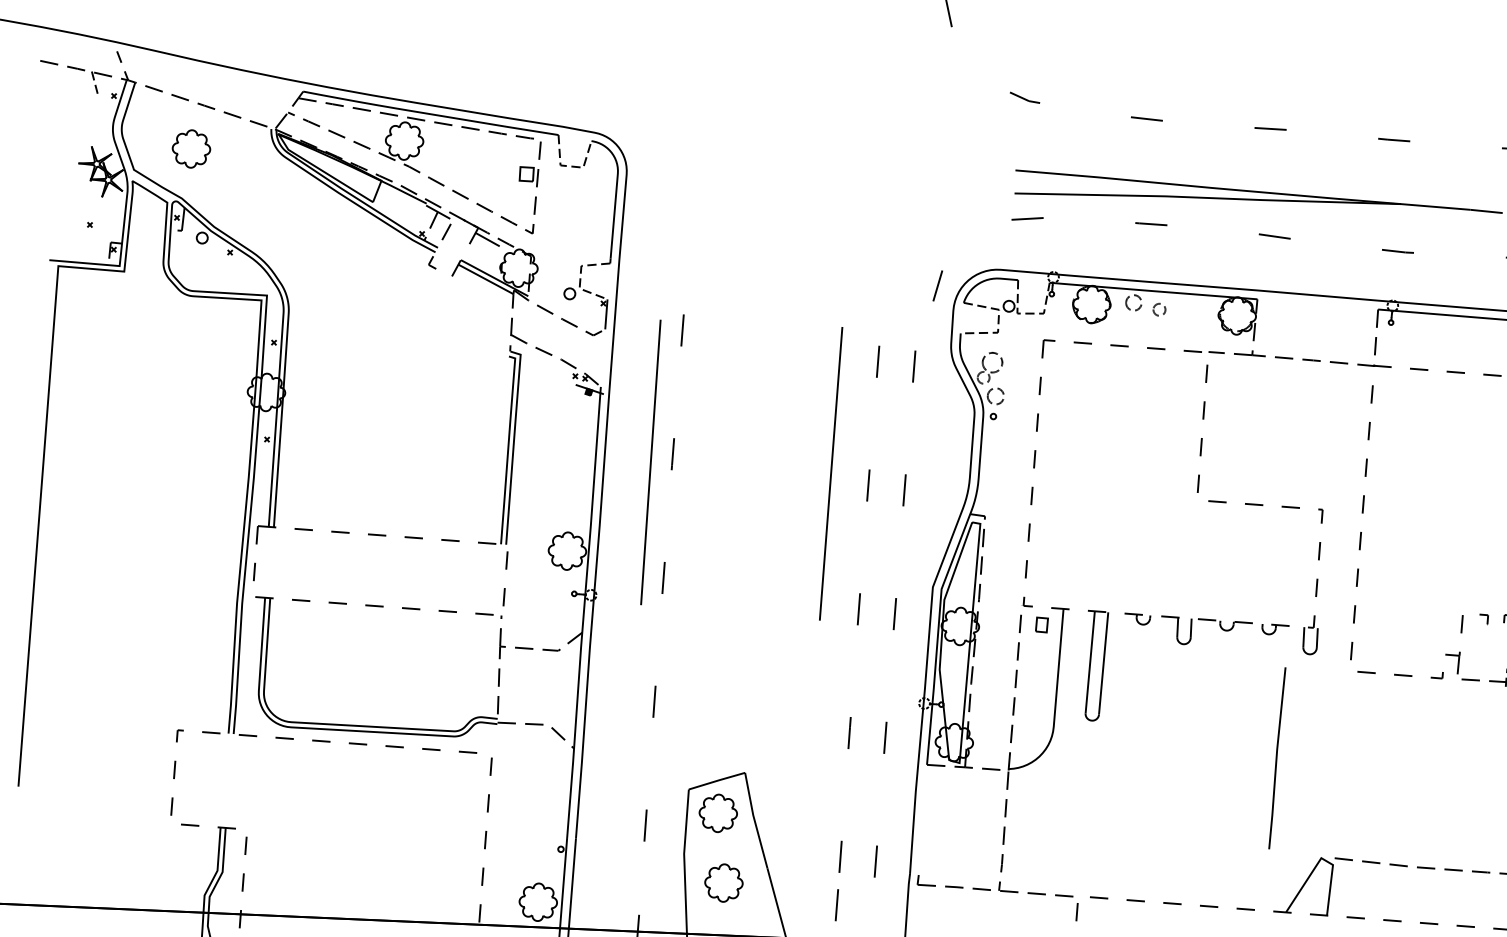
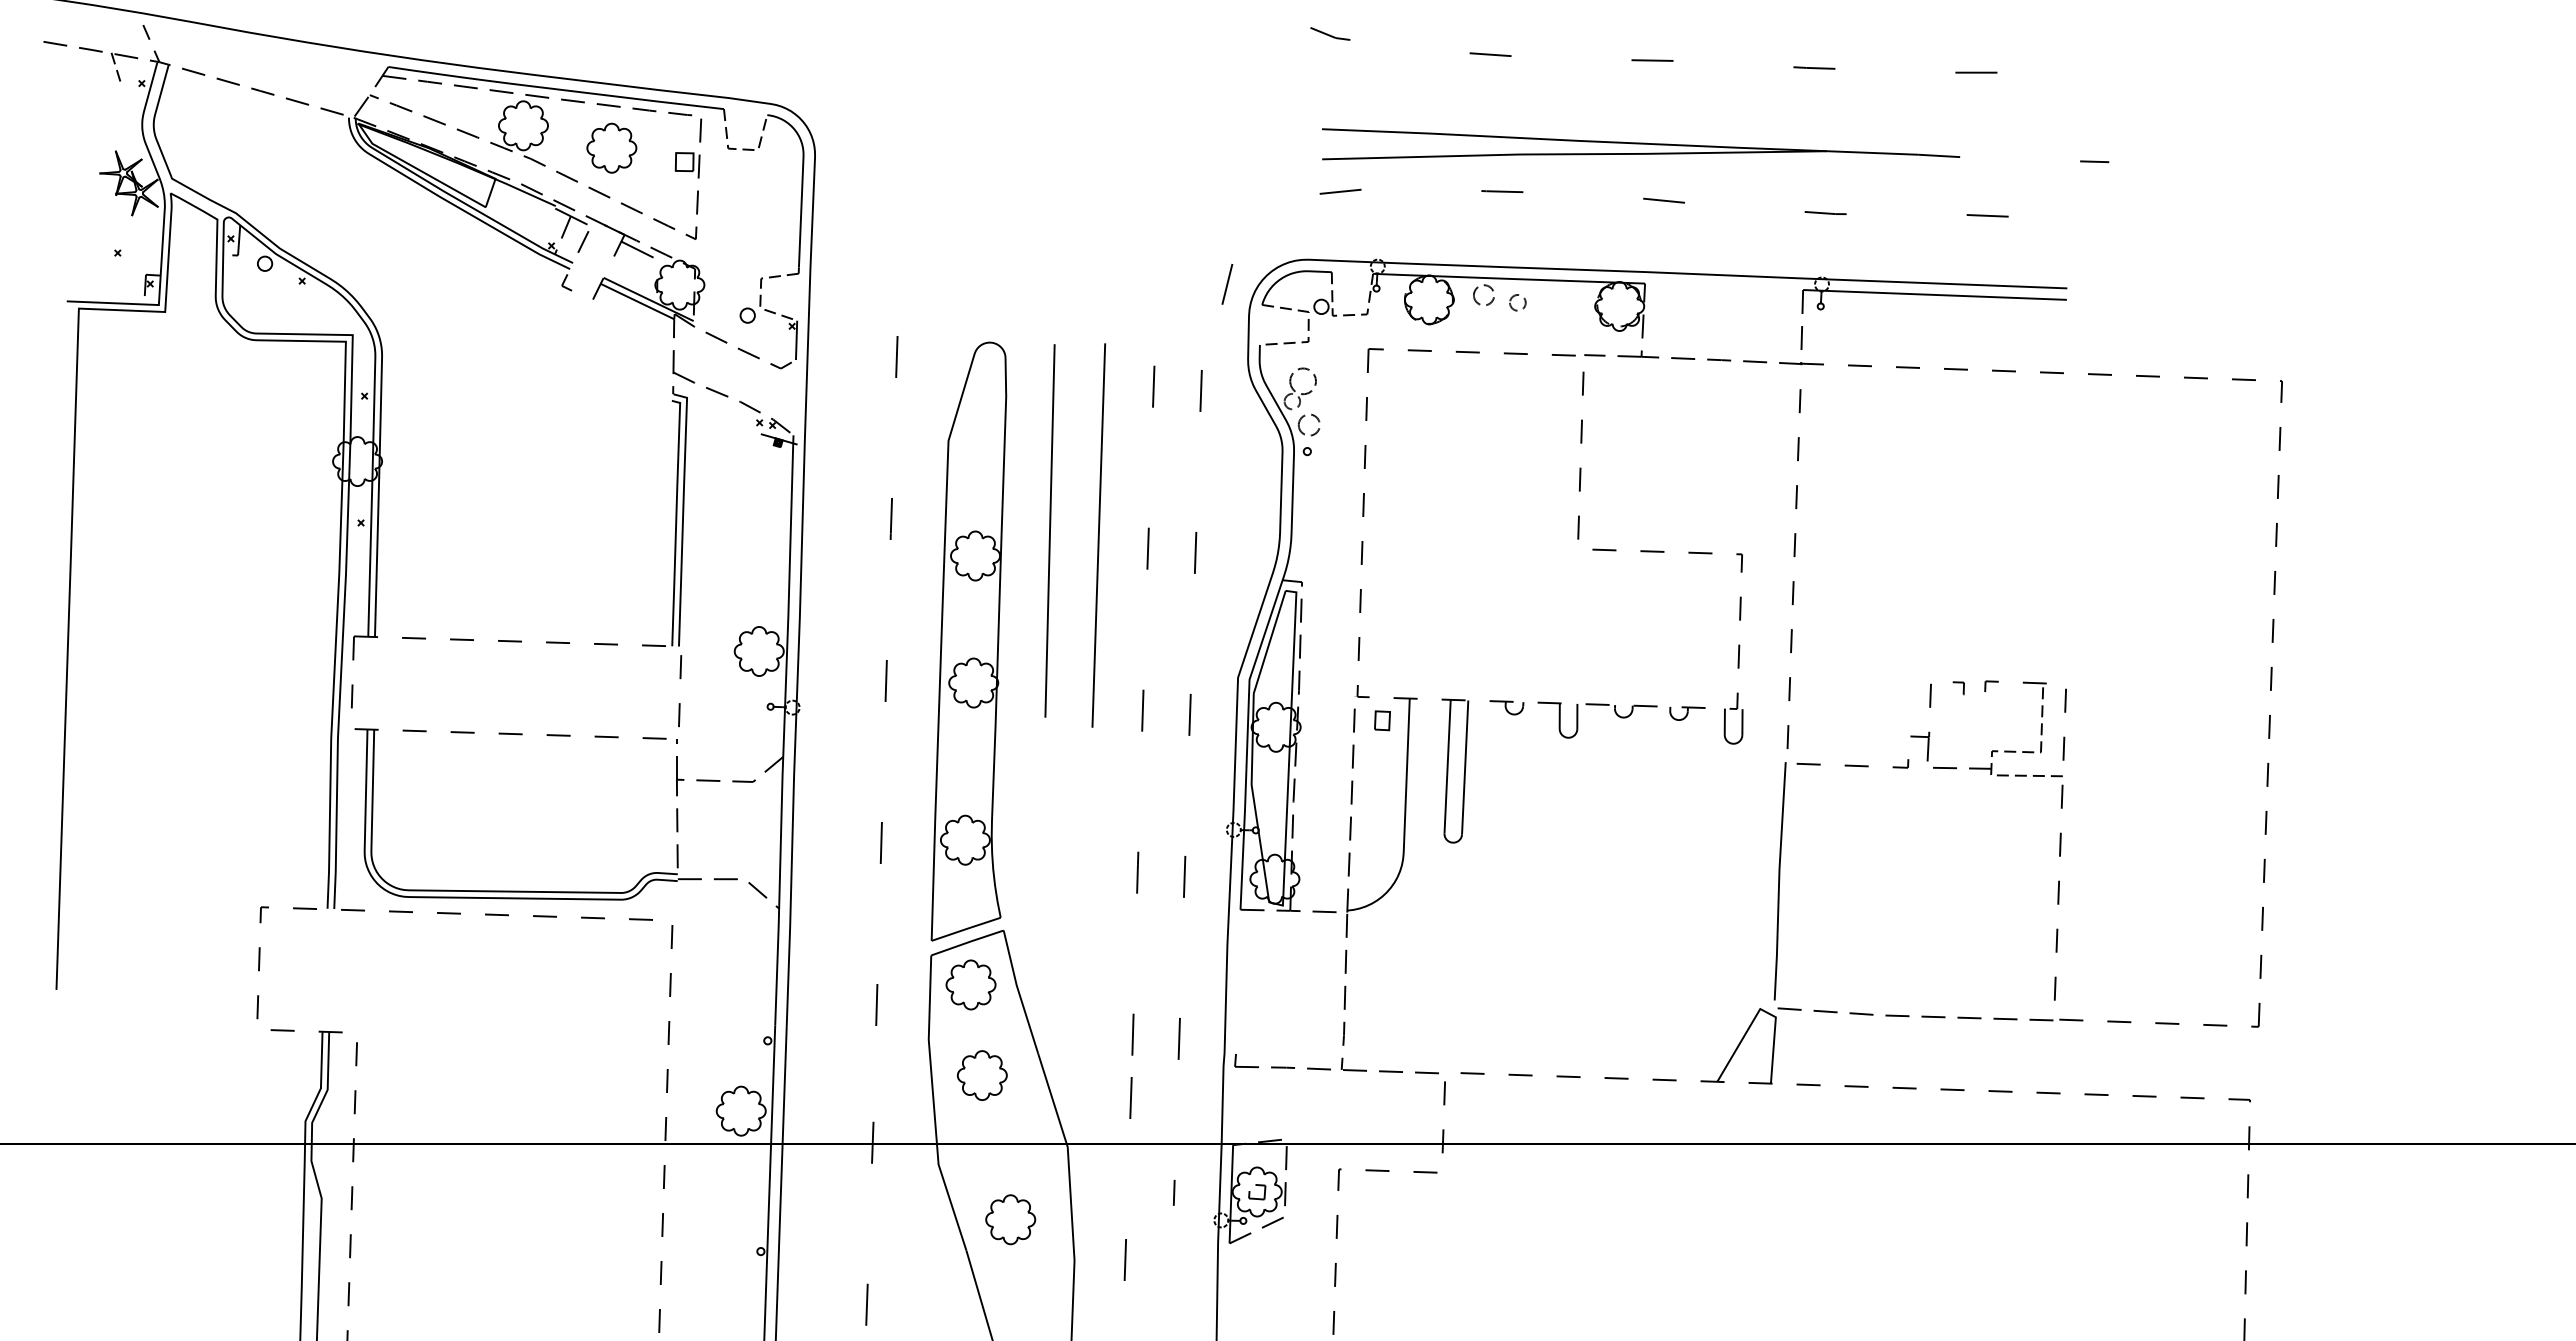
part: (191, 148) -> (611, 147), moved
line: (650, 462) -> (1049, 530), moved
part: (727, 550) -> (968, 641), added
line: (1276, 758) -> (1779, 881), moved

